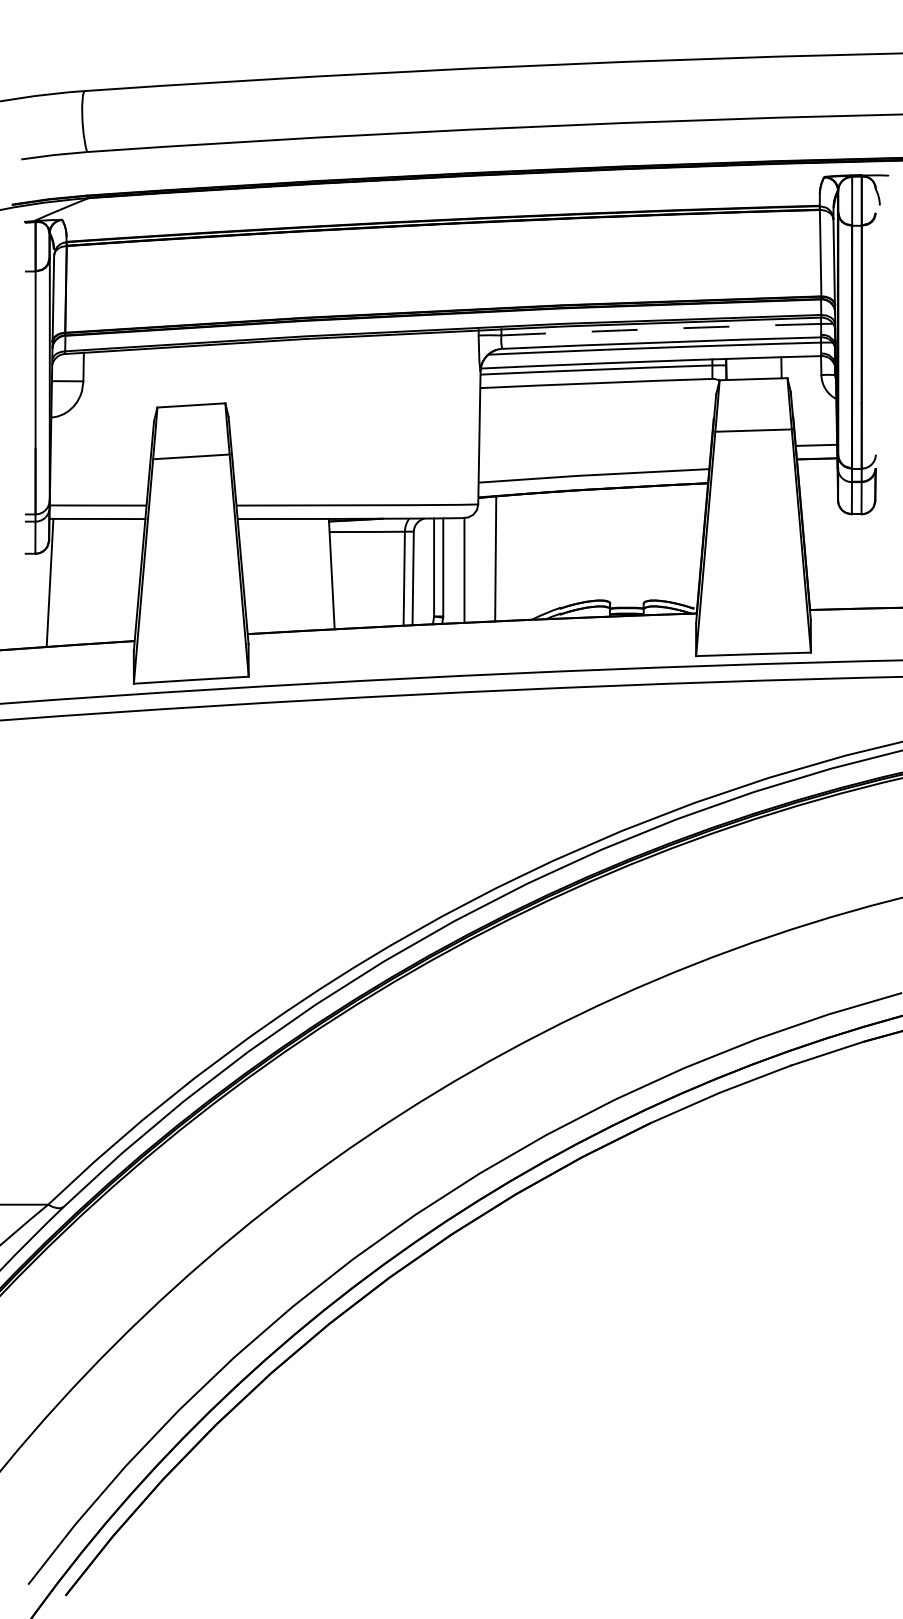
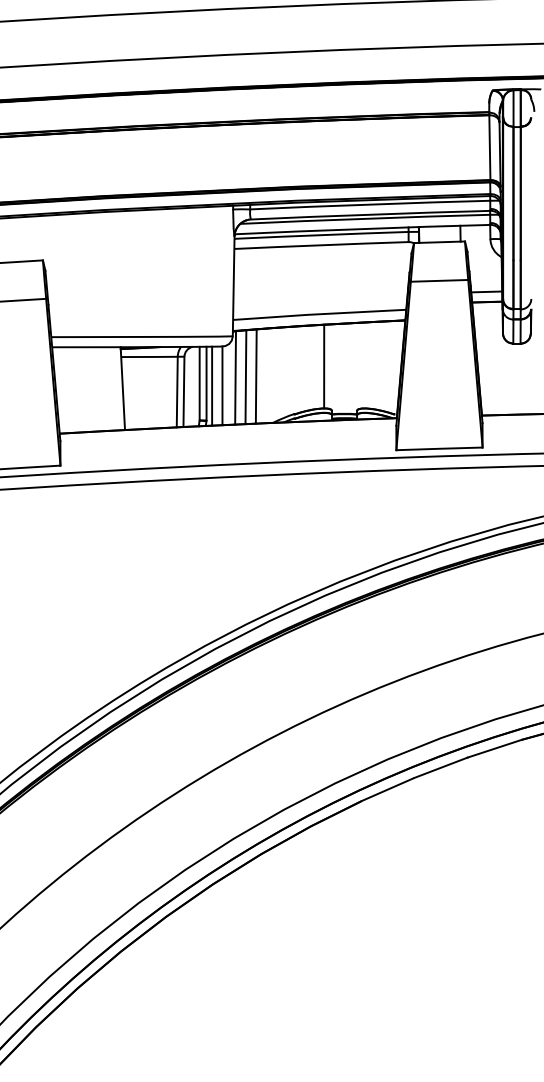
arc: (661, 328) -> (370, 204), dashed -> solid
line: (599, 544) -> (323, 366), added
line: (509, 557) -> (256, 376), added
line: (481, 559) -> (235, 377), added
line: (450, 570) -> (211, 385), added

